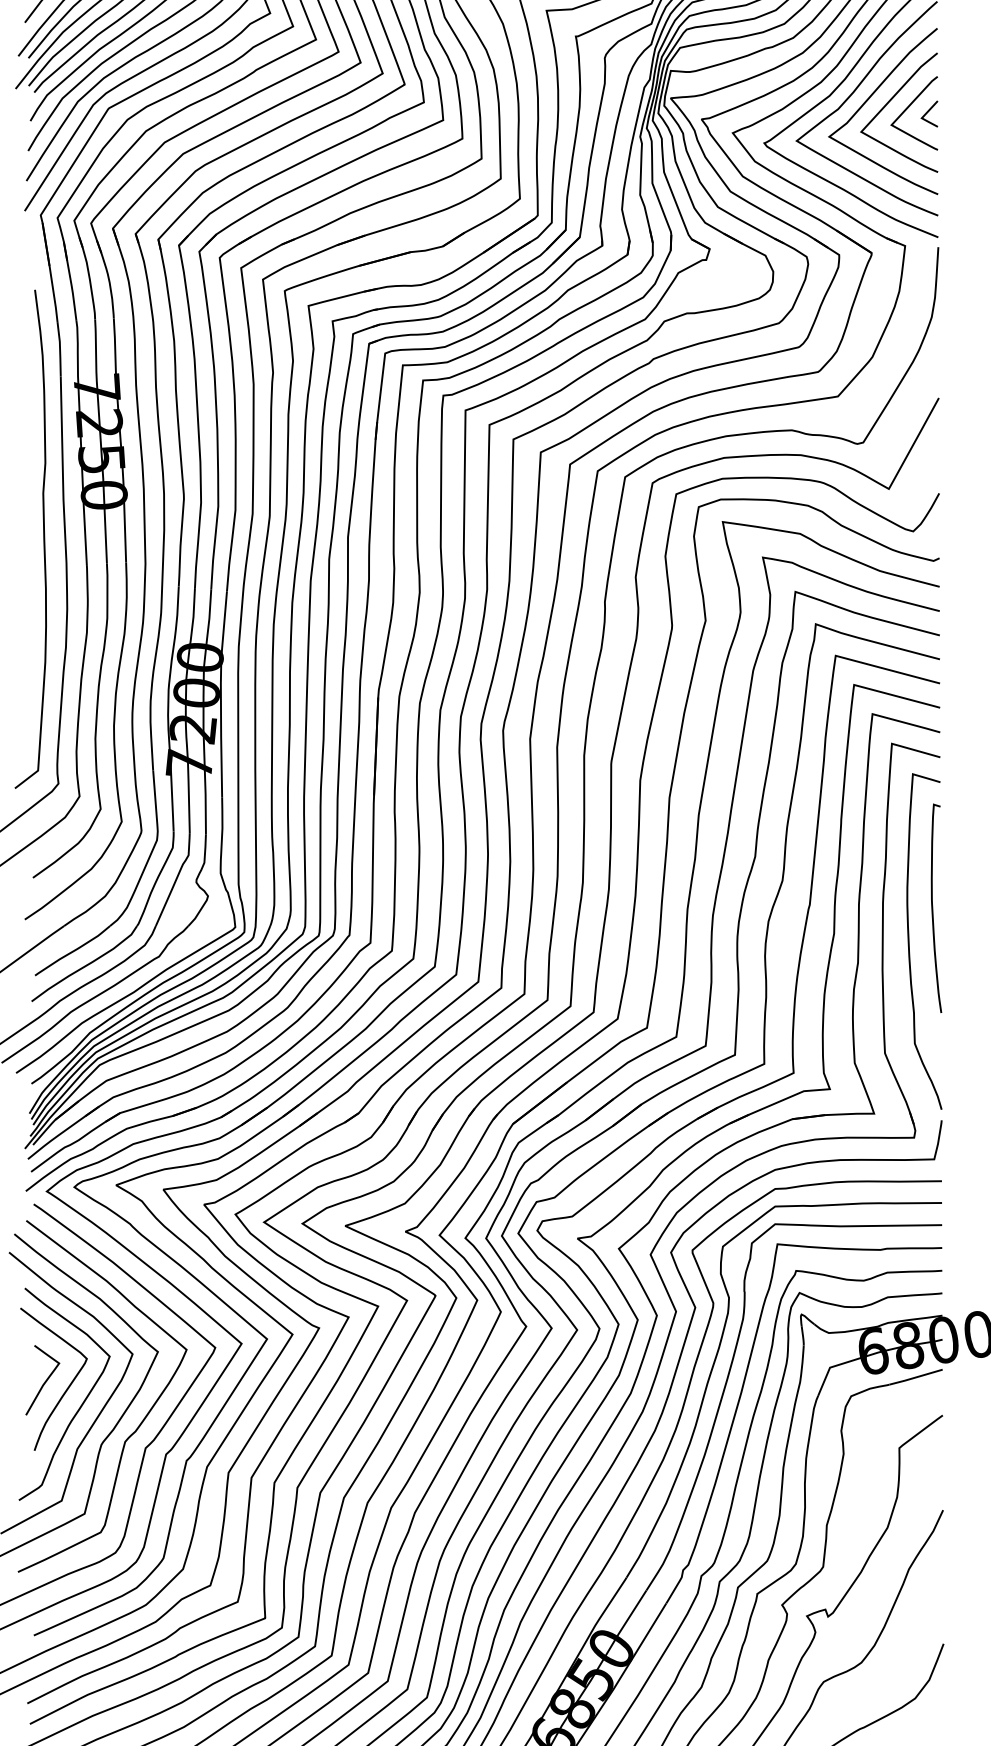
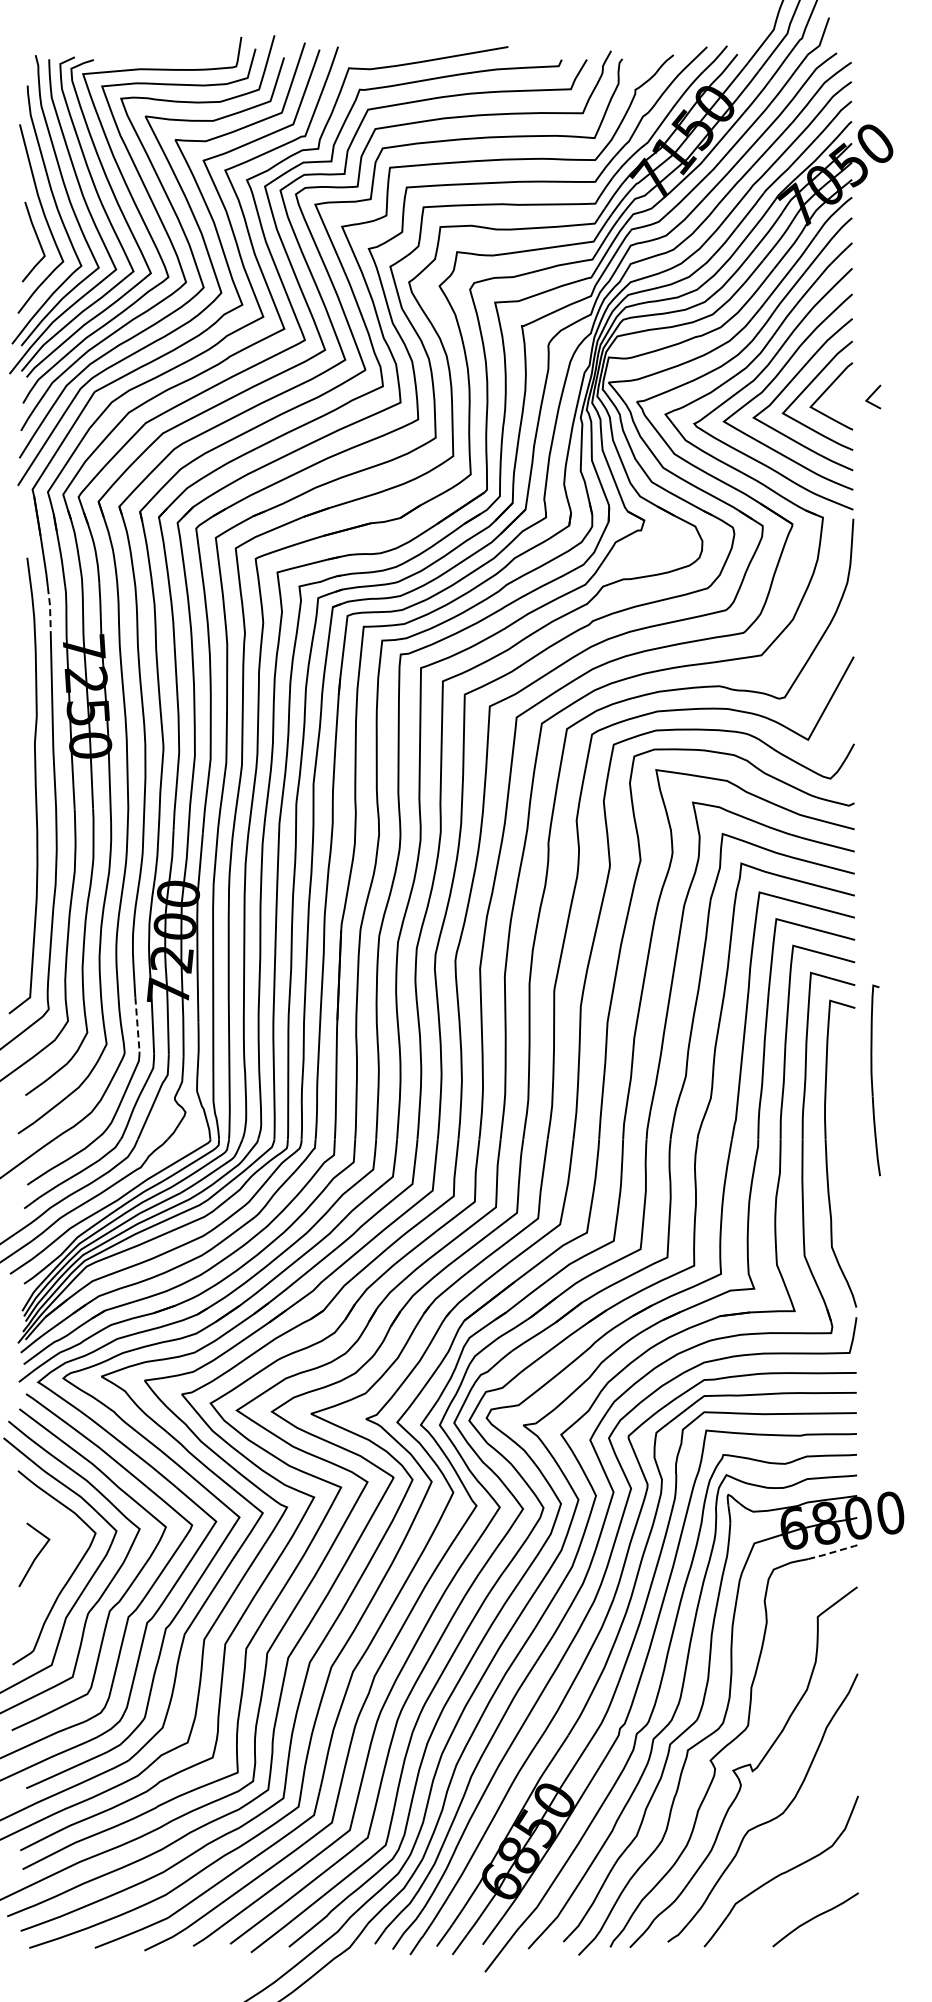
line: (928, 112) -> (872, 395), moved
line: (60, 349) -> (50, 612), solid -> dashed
line: (155, 801) -> (137, 1025), solid -> dashed
part: (936, 908) -> (875, 1080), moved
line: (915, 1377) -> (832, 1552), solid -> dashed
curve: (68, 1386) -> (57, 1560), removed

